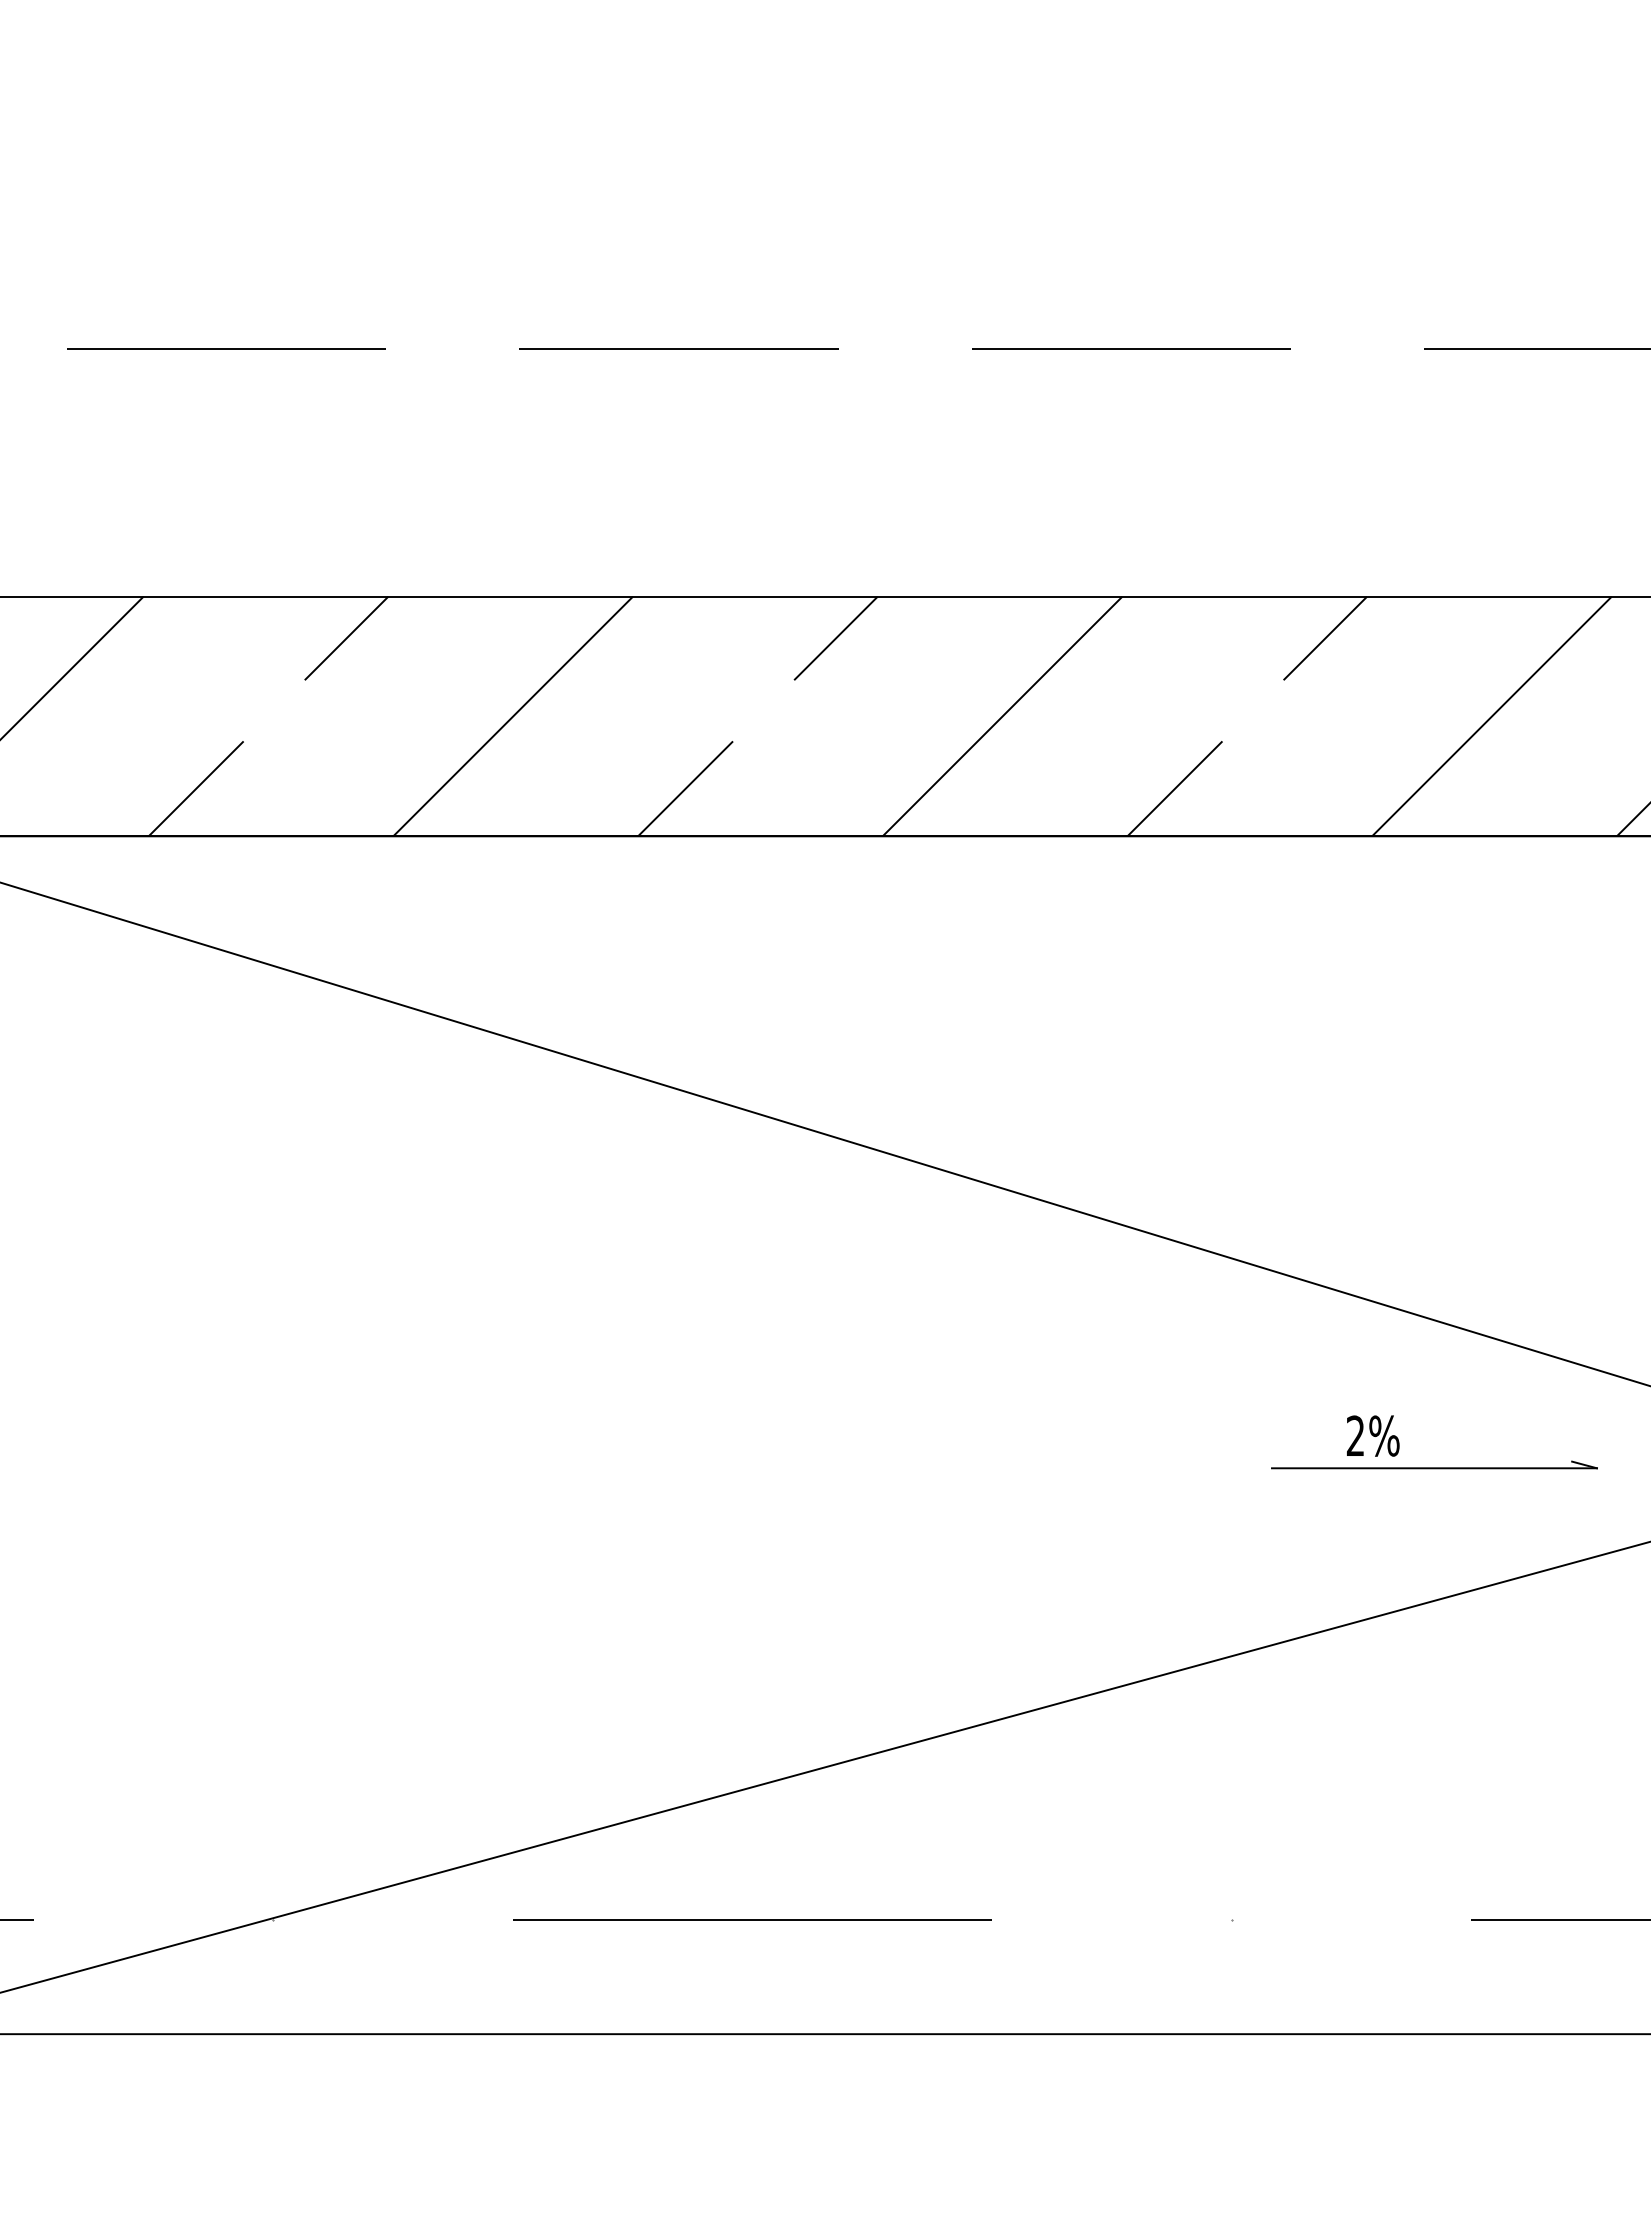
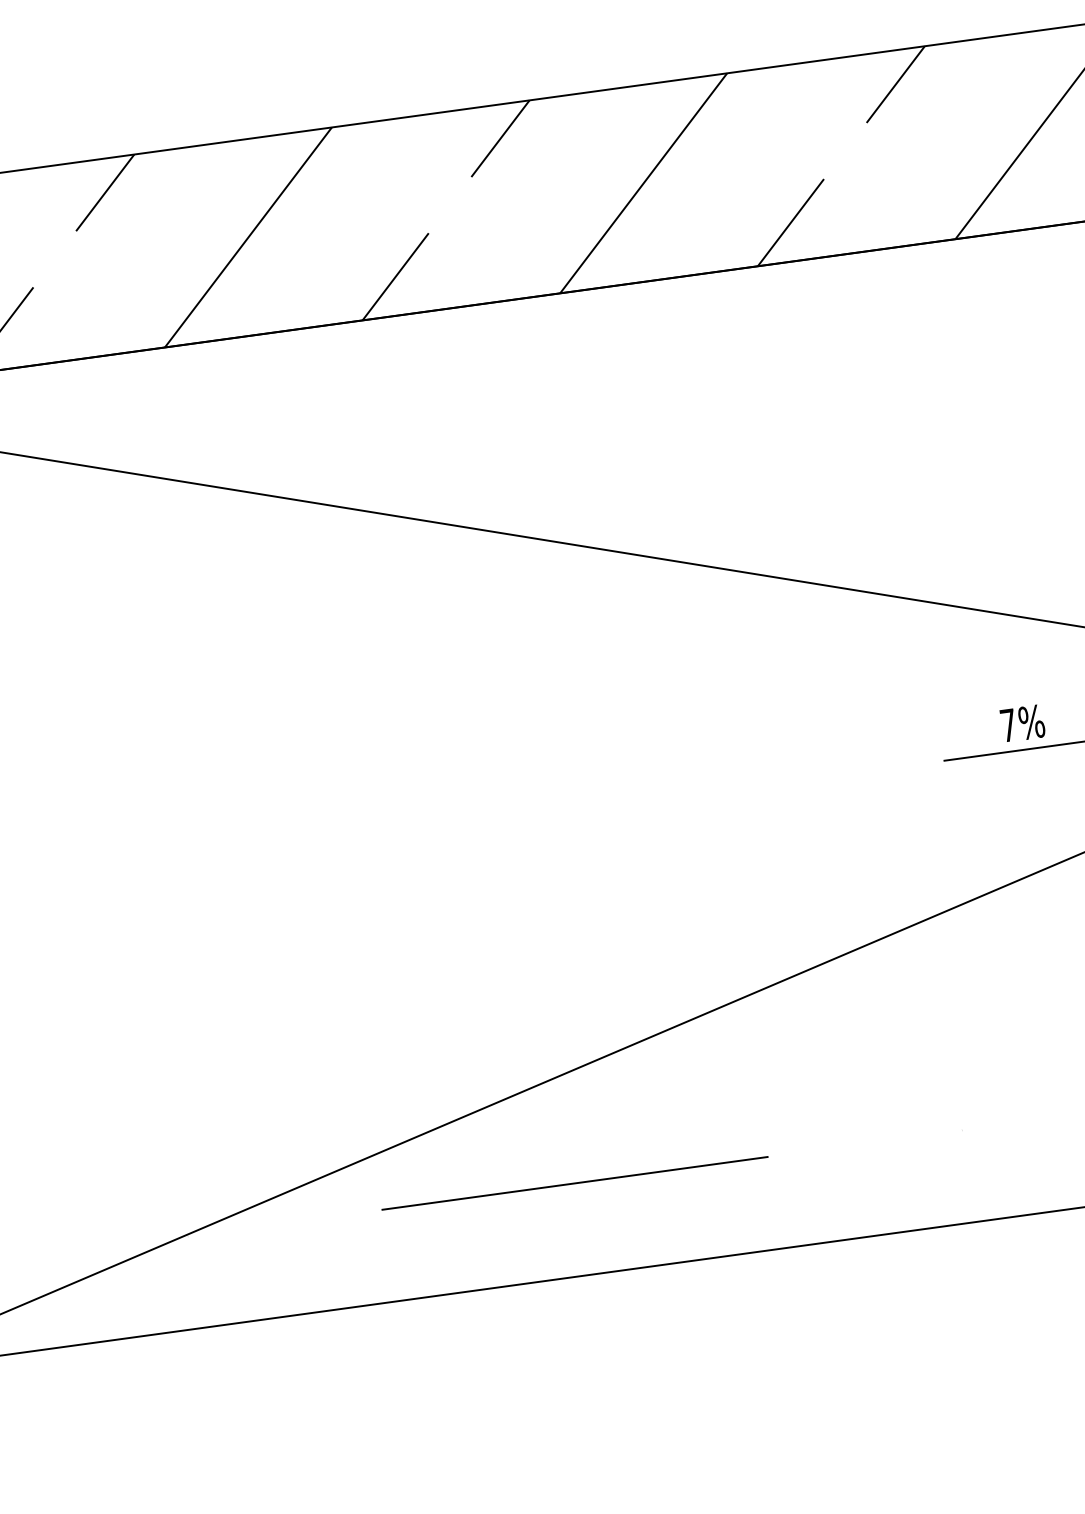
text: (1355, 1435) -> (1008, 725), 2% -> 7%

